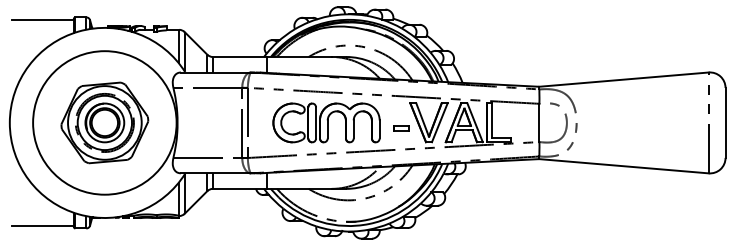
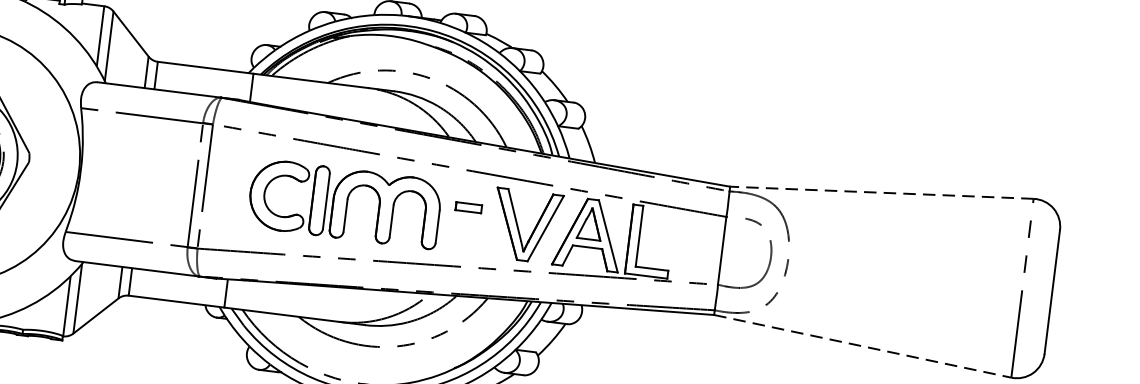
line: (624, 79) -> (882, 192), solid -> dashed
part: (401, 128) -> (468, 207), moved
line: (624, 166) -> (863, 346), solid -> dashed

